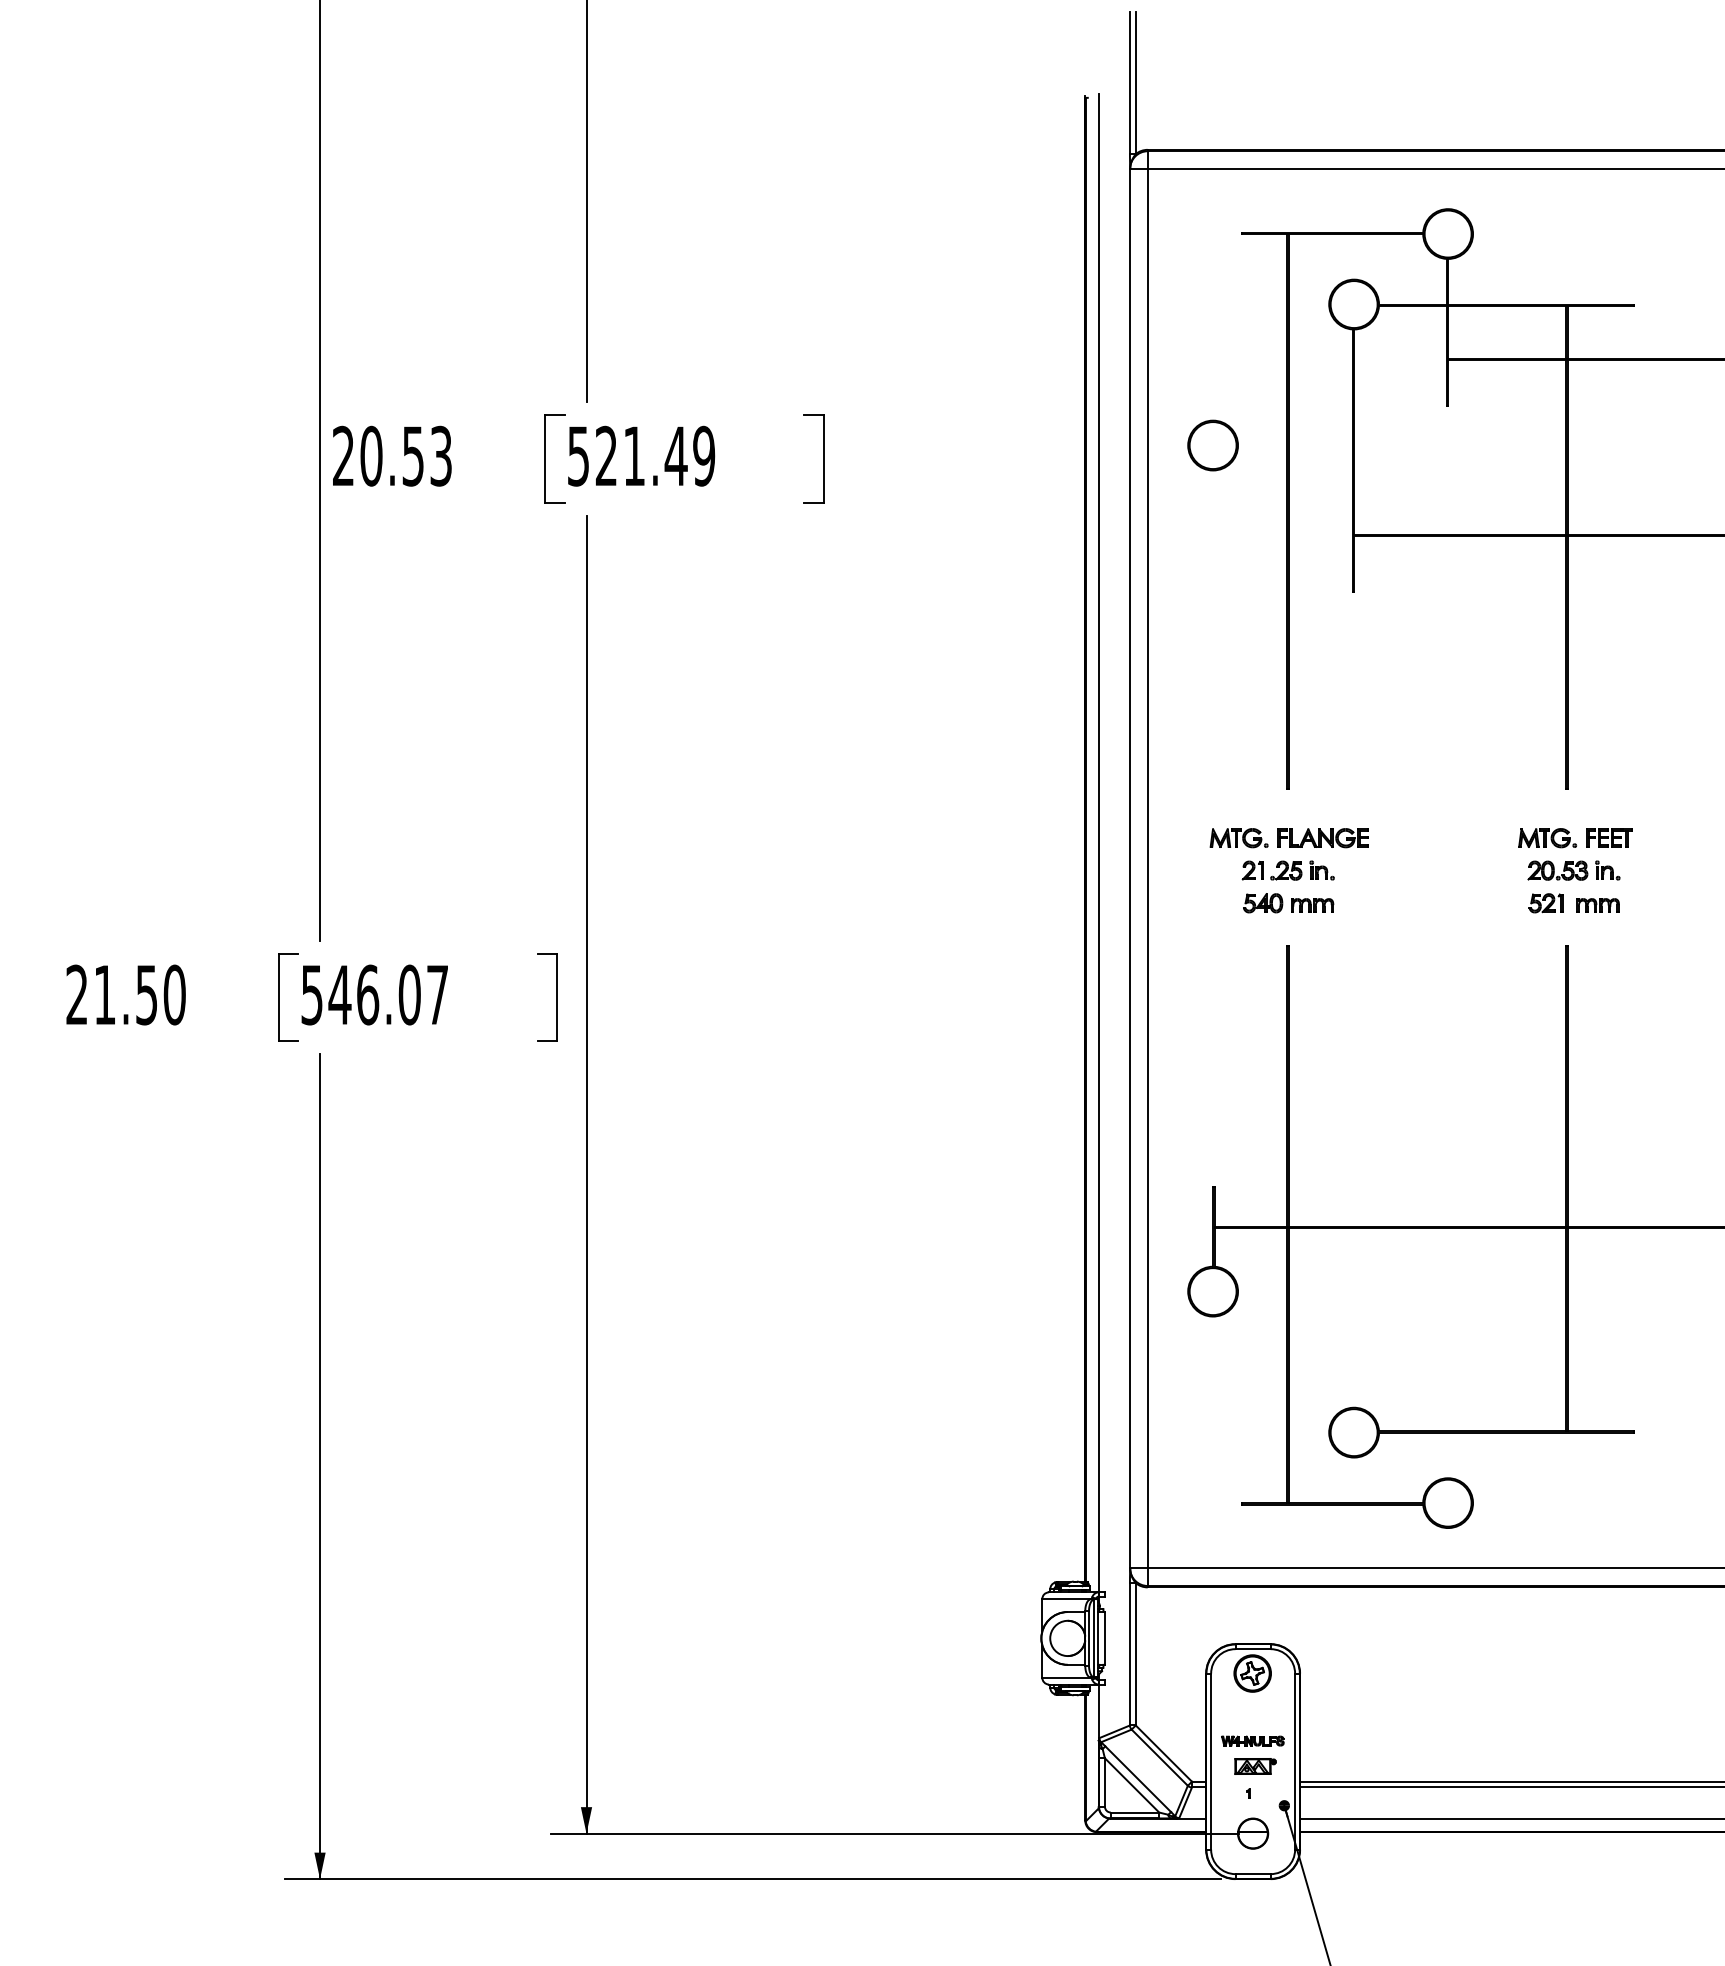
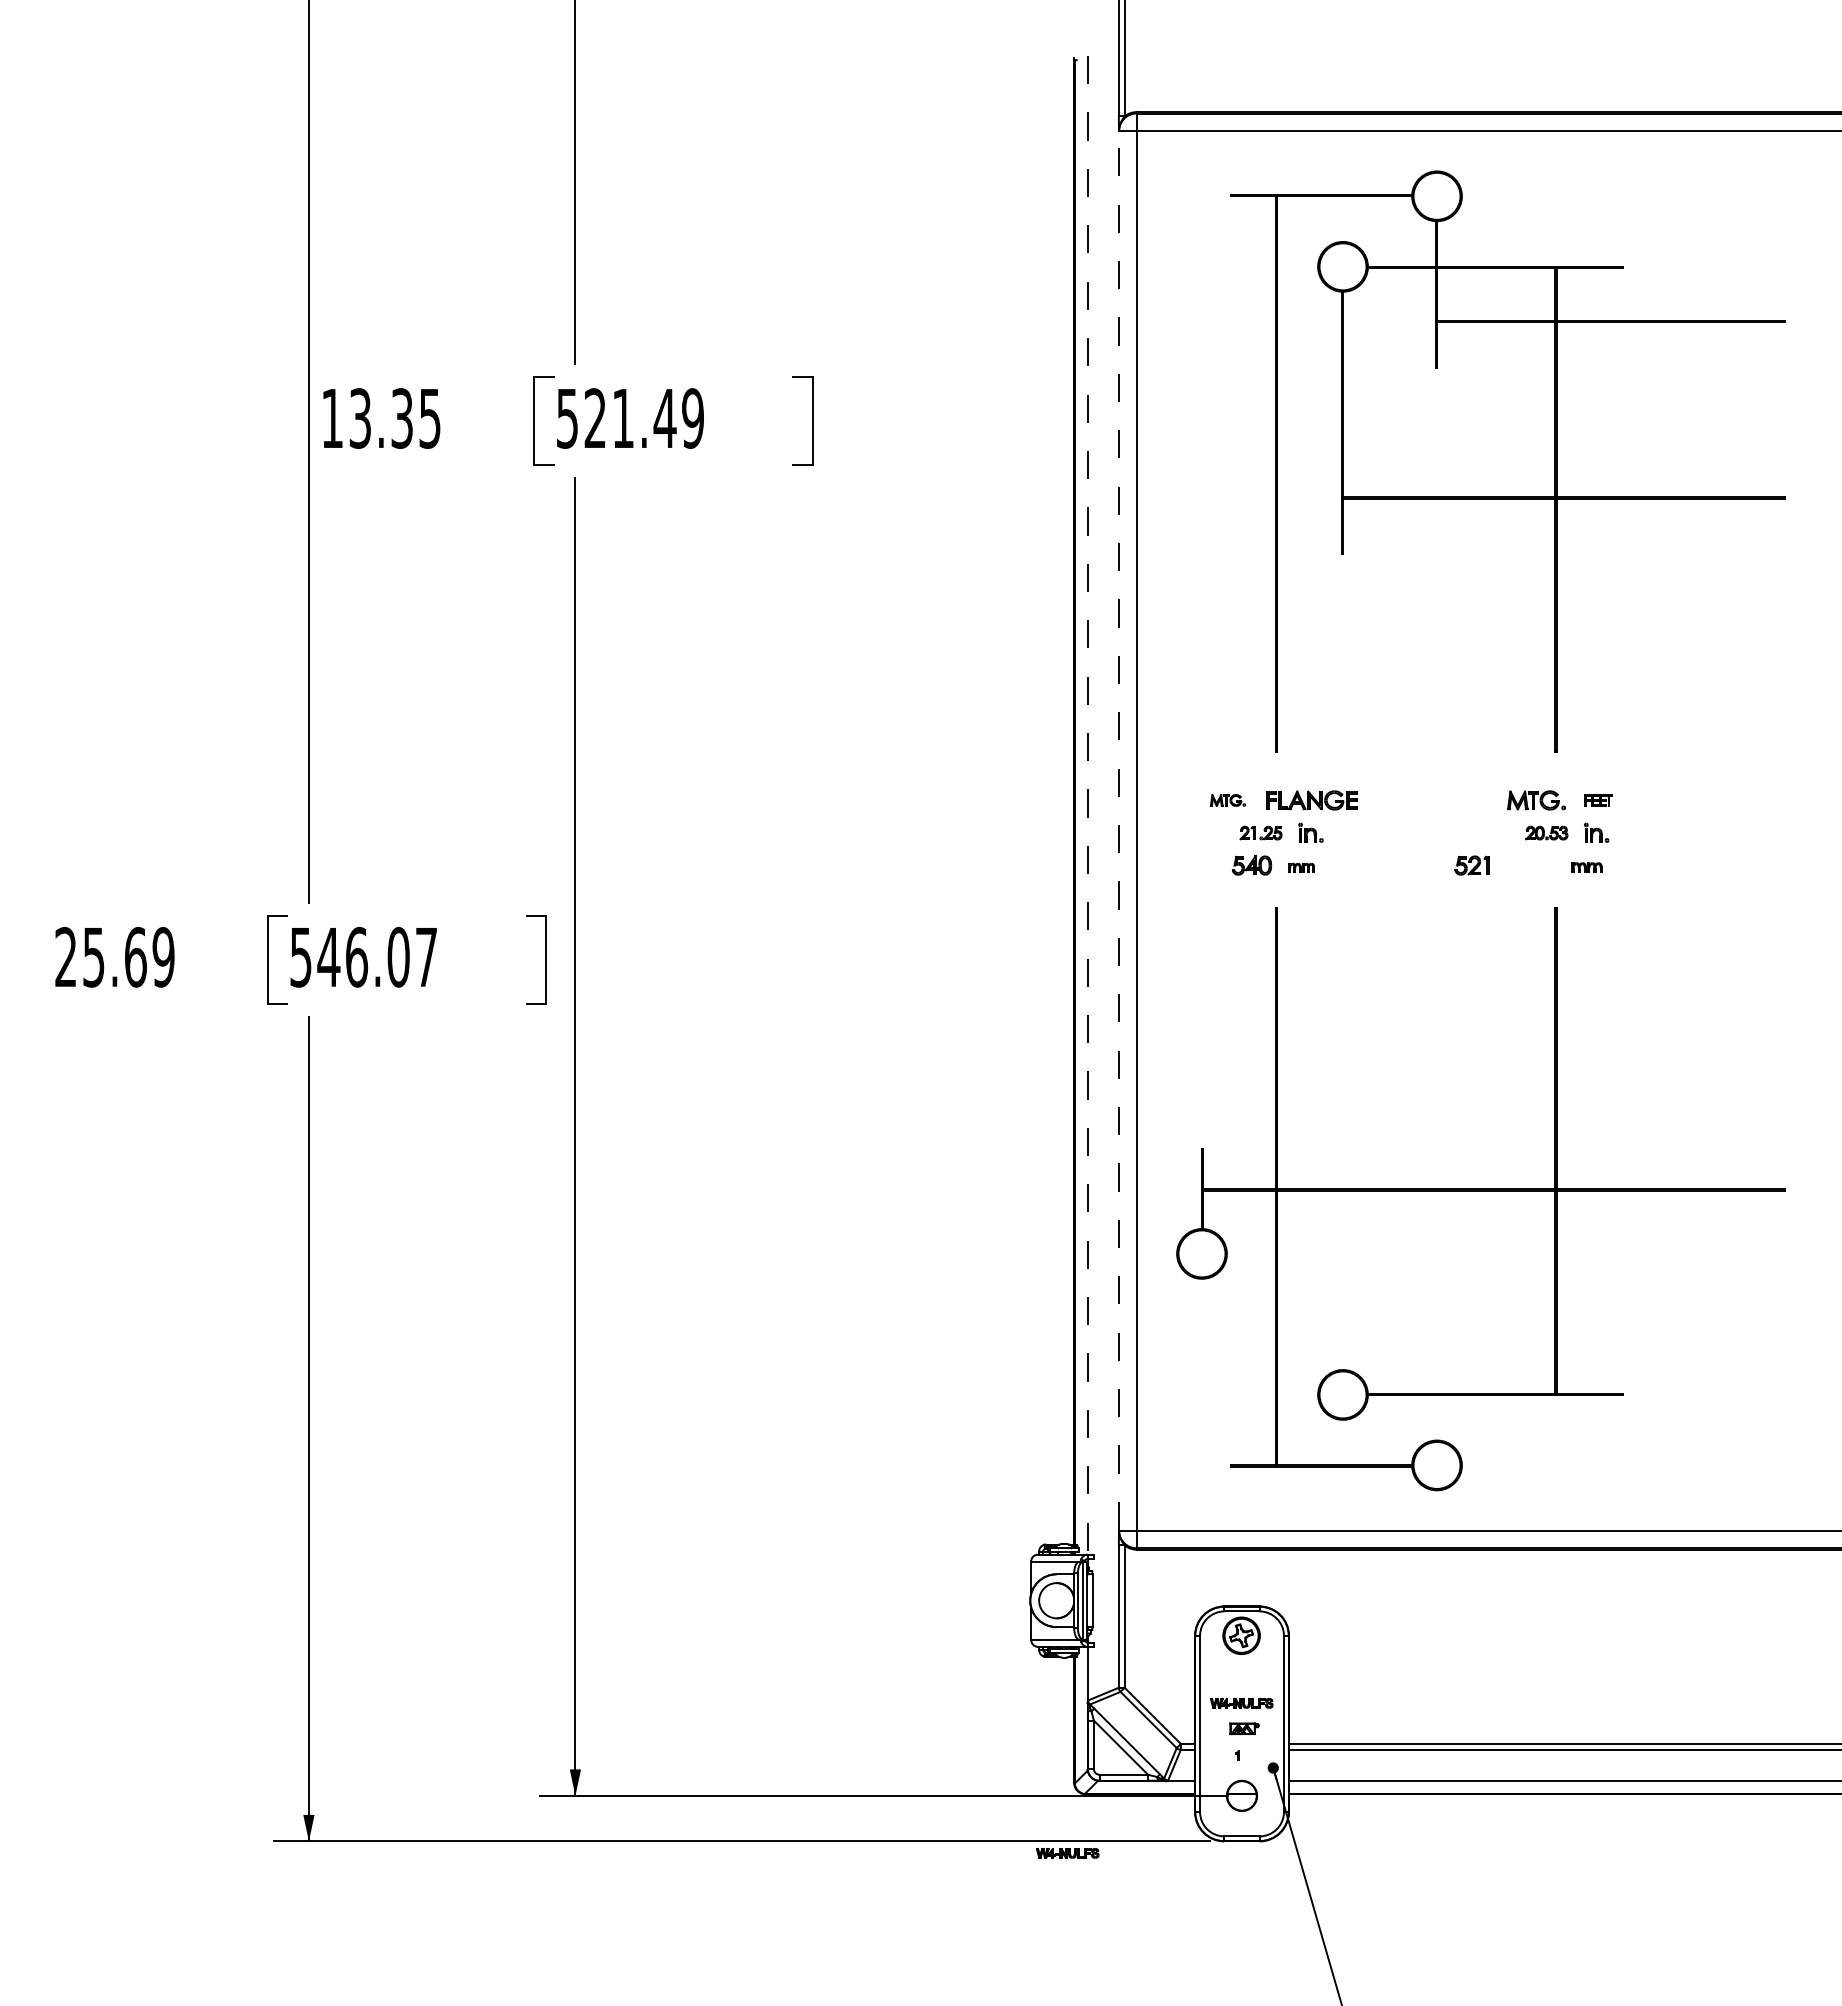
circle: (1212, 445) -> (1201, 407), removed
text: (391, 456) -> (380, 418), 20.53 -> 13.35
part: (1238, 838) -> (1227, 800), size x0.6
part: (1609, 838) -> (1598, 800), size x0.6
line: (1098, 843) -> (1087, 805), solid -> dashed
line: (1130, 868) -> (1119, 830), solid -> dashed
part: (1271, 871) -> (1260, 833), size x0.7
part: (1557, 871) -> (1546, 833), size x0.7
part: (1545, 903) -> (1471, 865), moved
part: (1312, 905) -> (1301, 867), size x0.6
part: (1597, 905) -> (1586, 867), size x0.7
text: (139, 994) -> (128, 956), 21.50 -> 25.69
part: (1255, 1766) -> (1244, 1728), size x0.7
part: (1078, 1890) -> (1067, 1852), added

